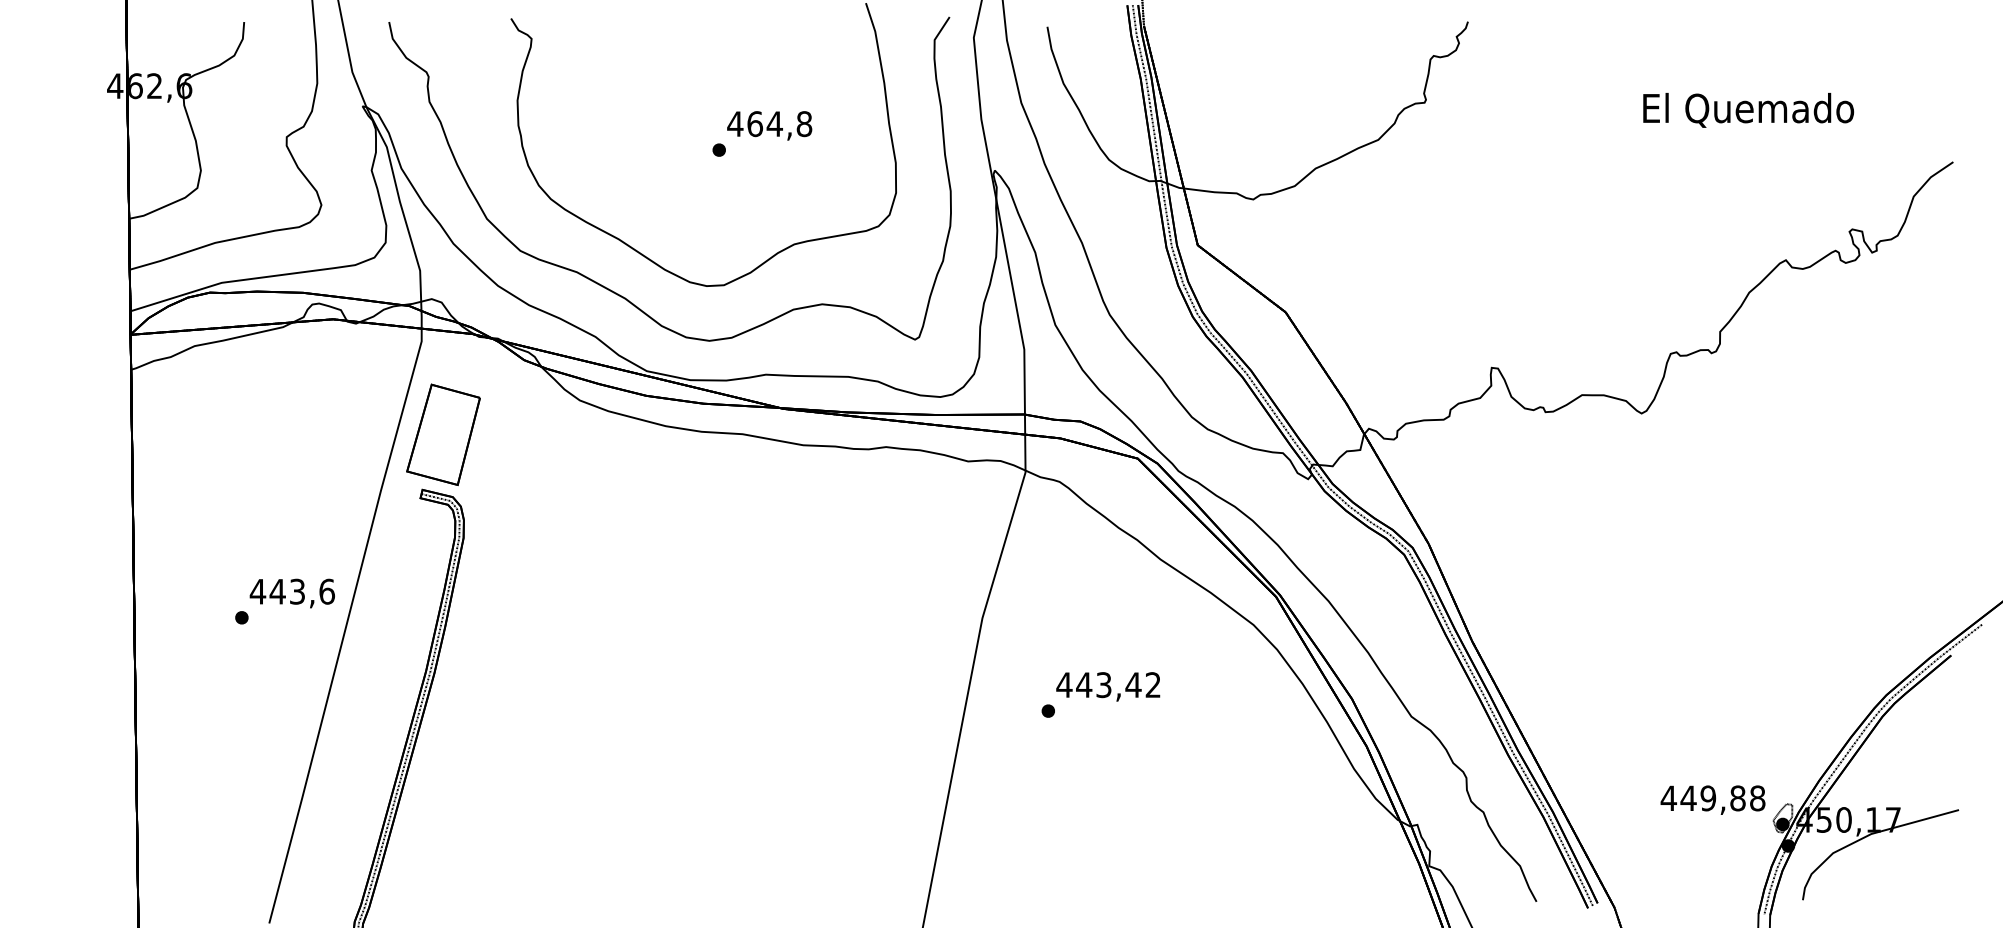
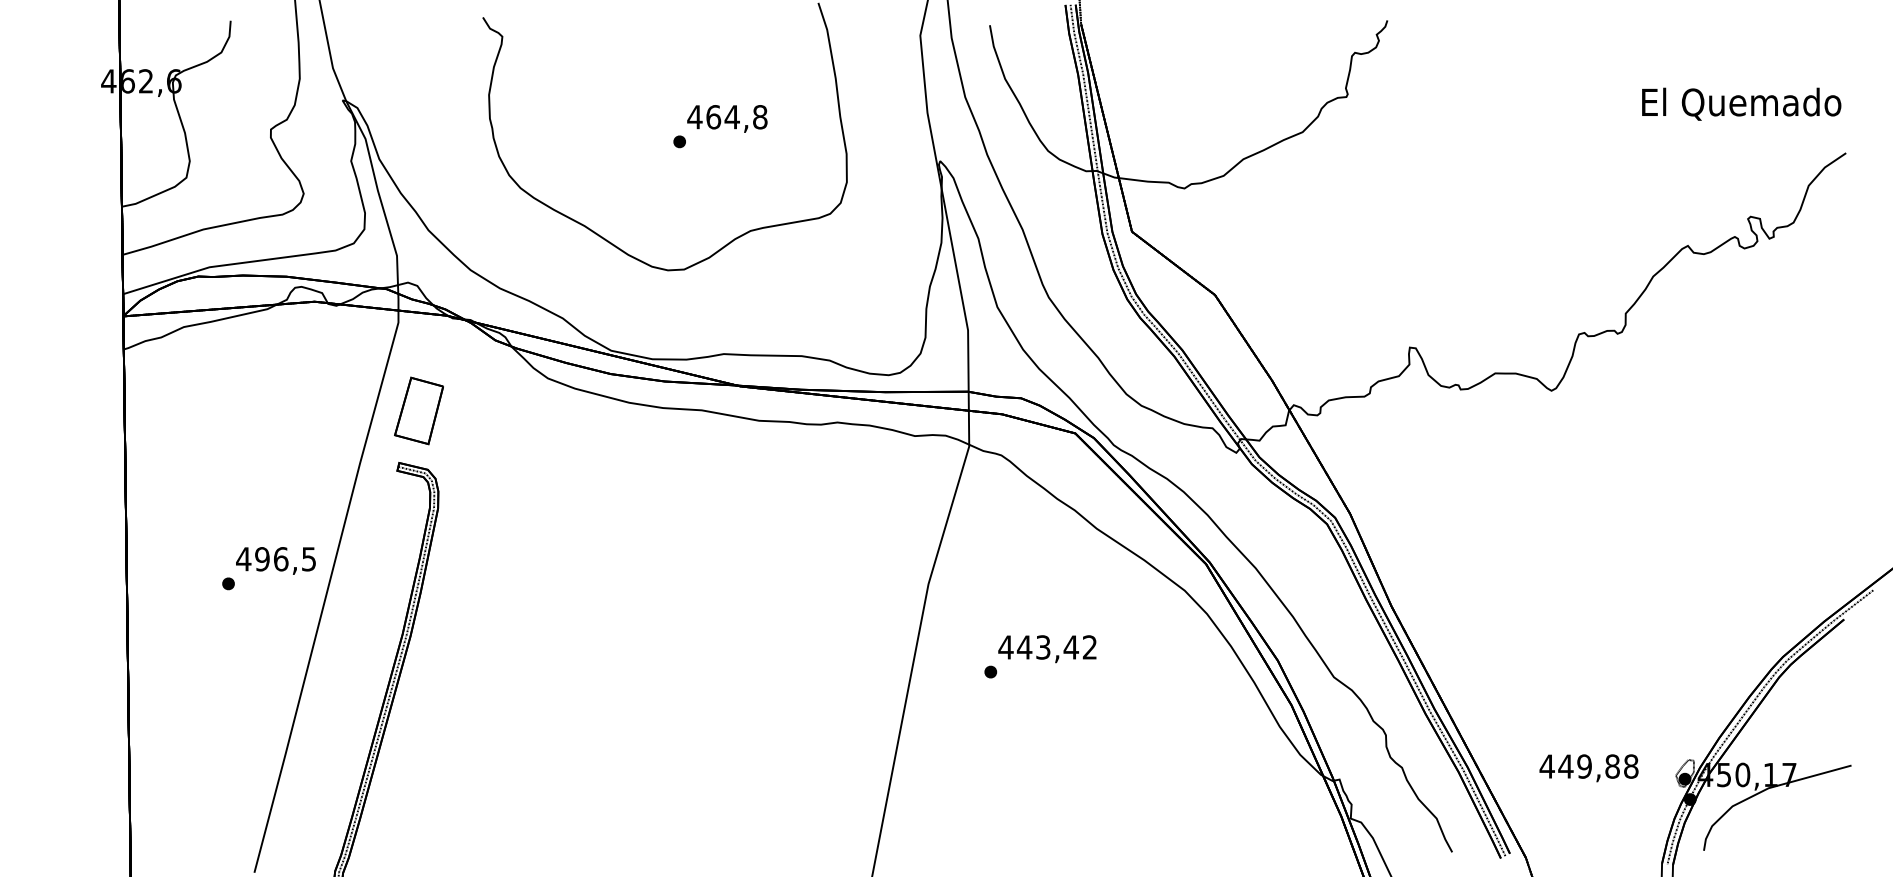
text: (1748, 109) -> (1741, 103), moved
curve: (613, 290) -> (579, 274), removed
part: (442, 434) -> (418, 410), size x0.7
text: (302, 592) -> (285, 559), 443,6 -> 496,5
text: (1712, 800) -> (1588, 768), moved

